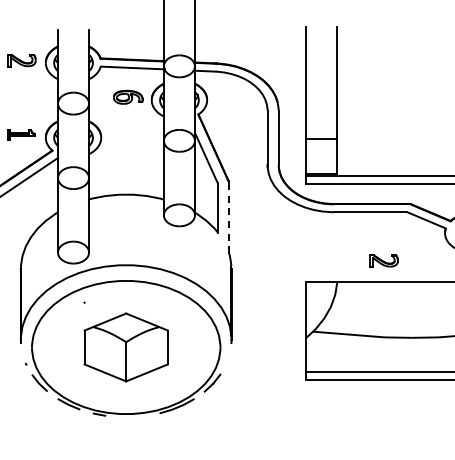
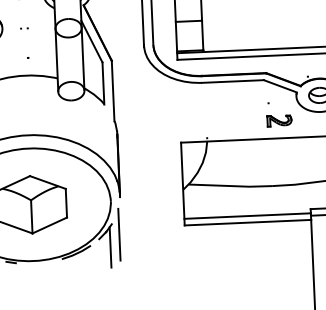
line: (228, 217) -> (112, 91), dashed -> solid
part: (383, 260) -> (279, 120), moved
line: (228, 387) -> (119, 234), added
line: (217, 401) -> (110, 247), added

